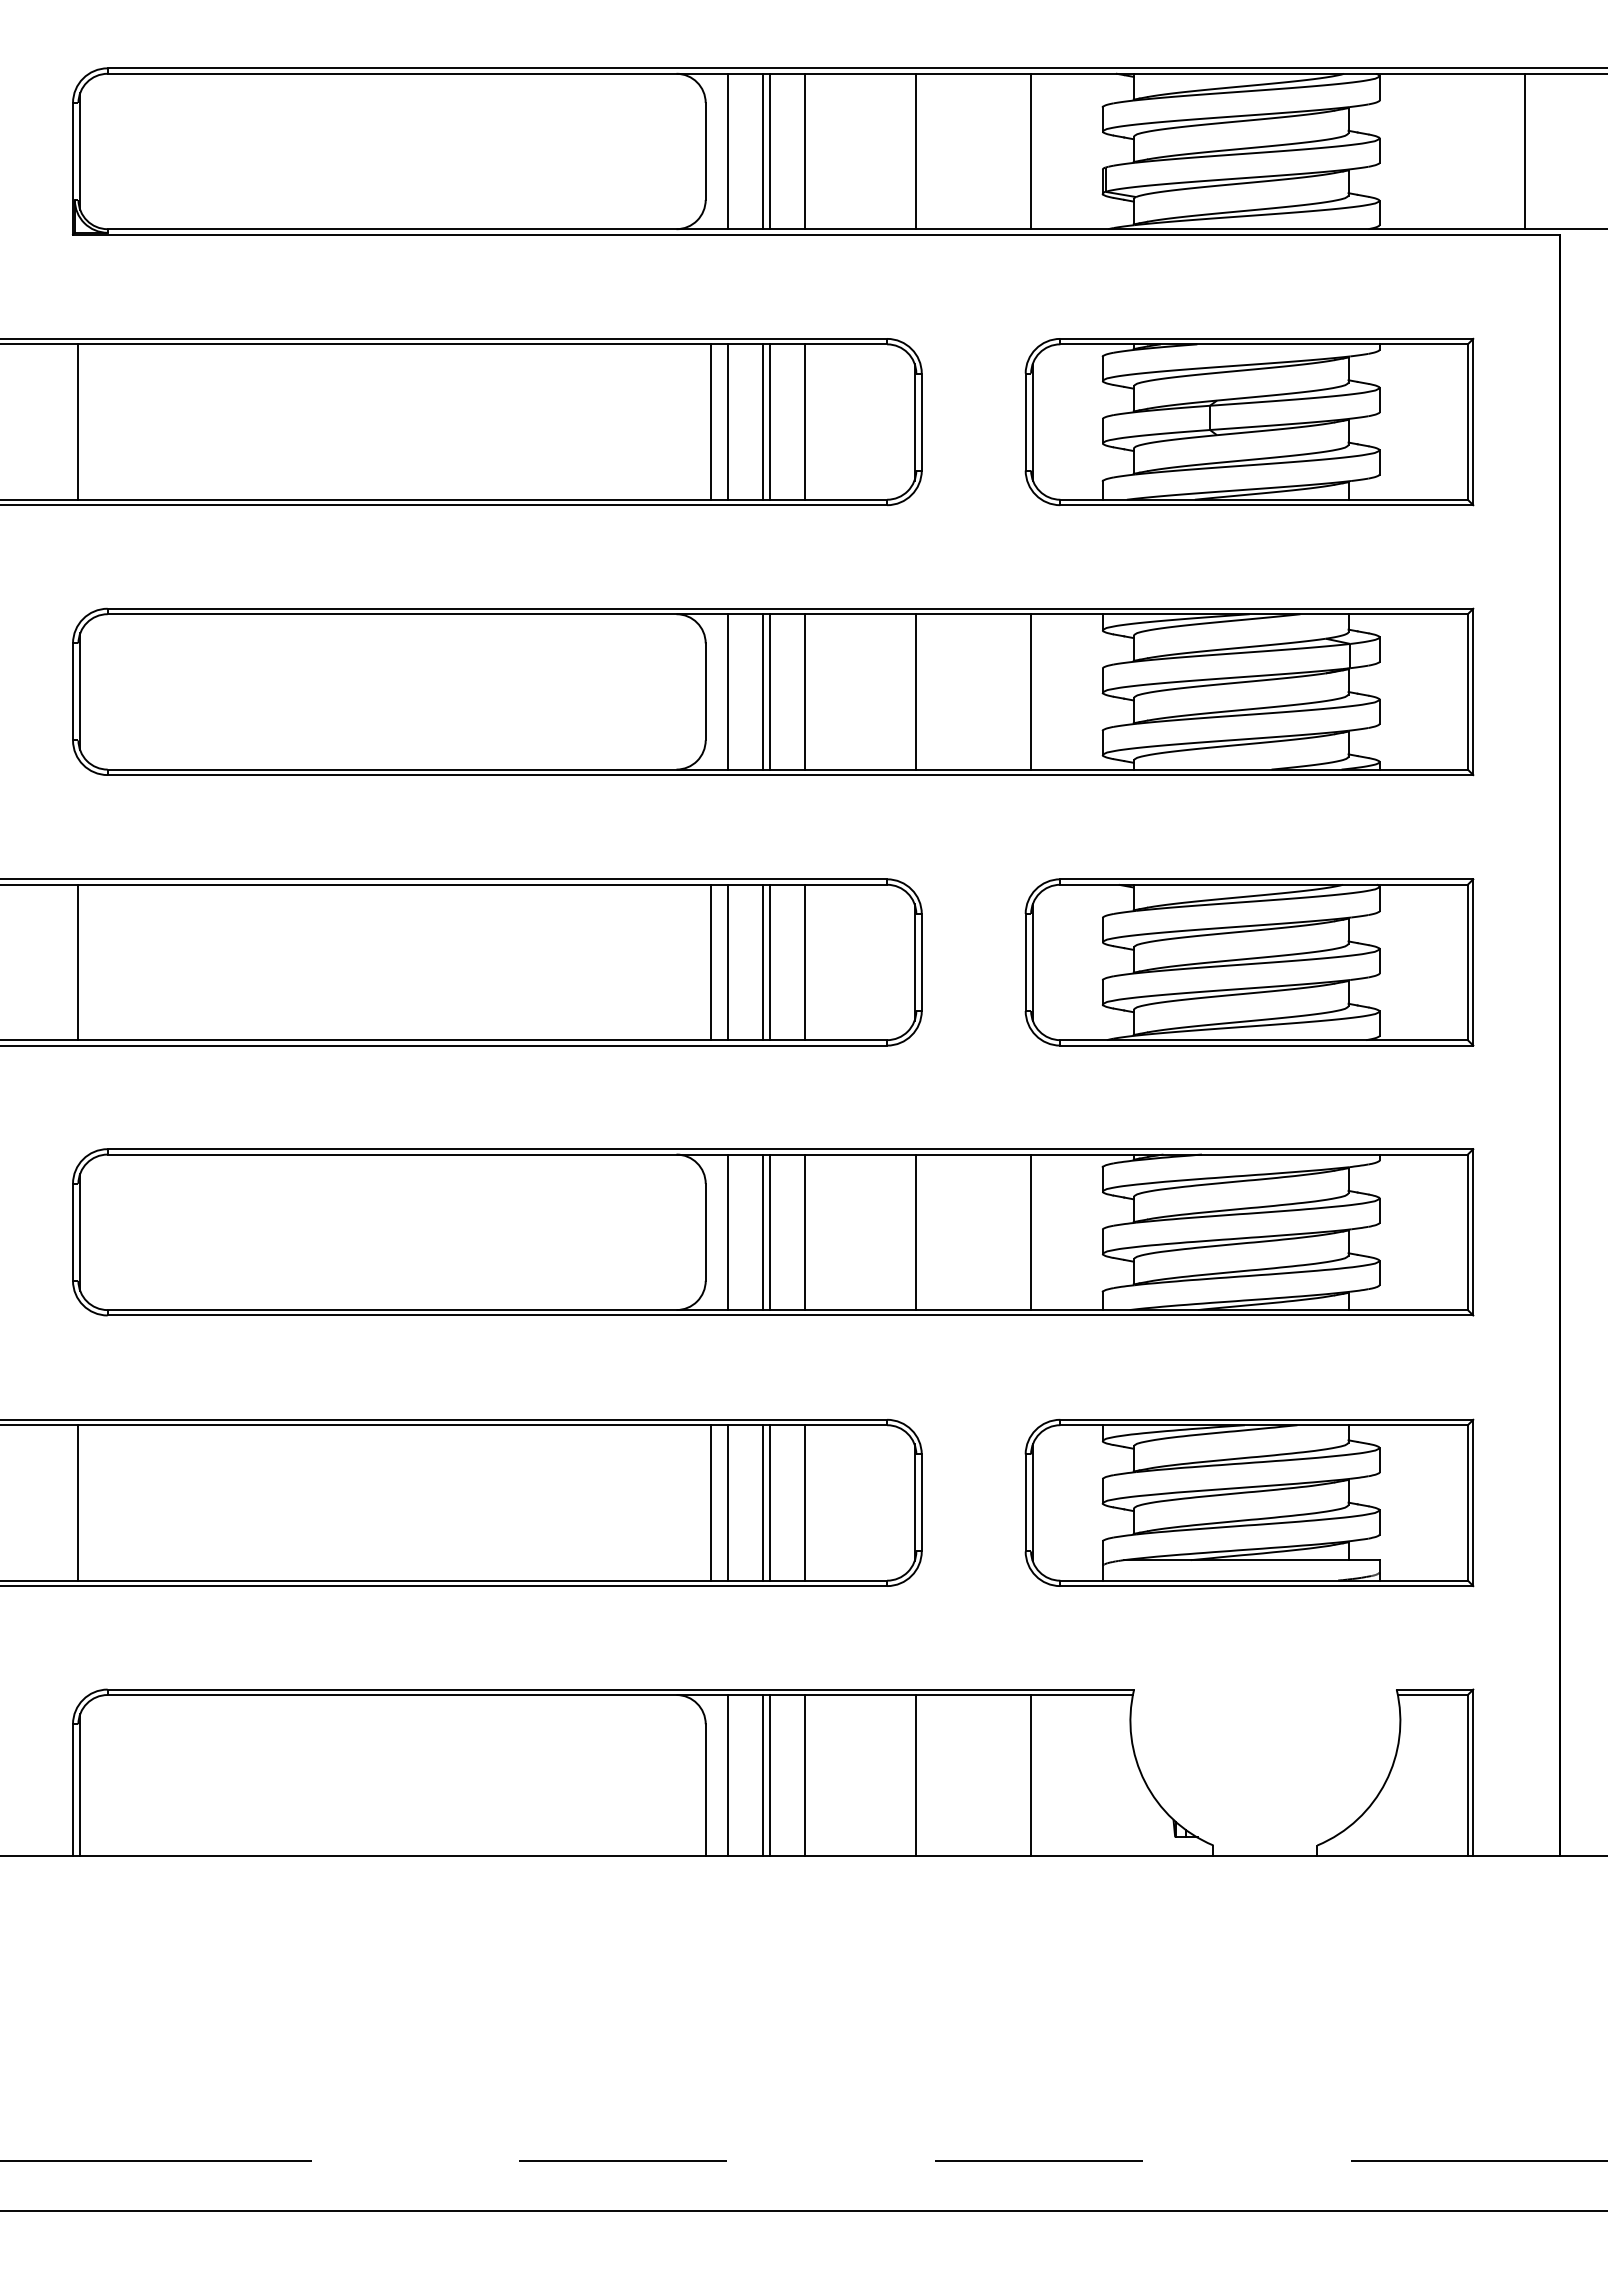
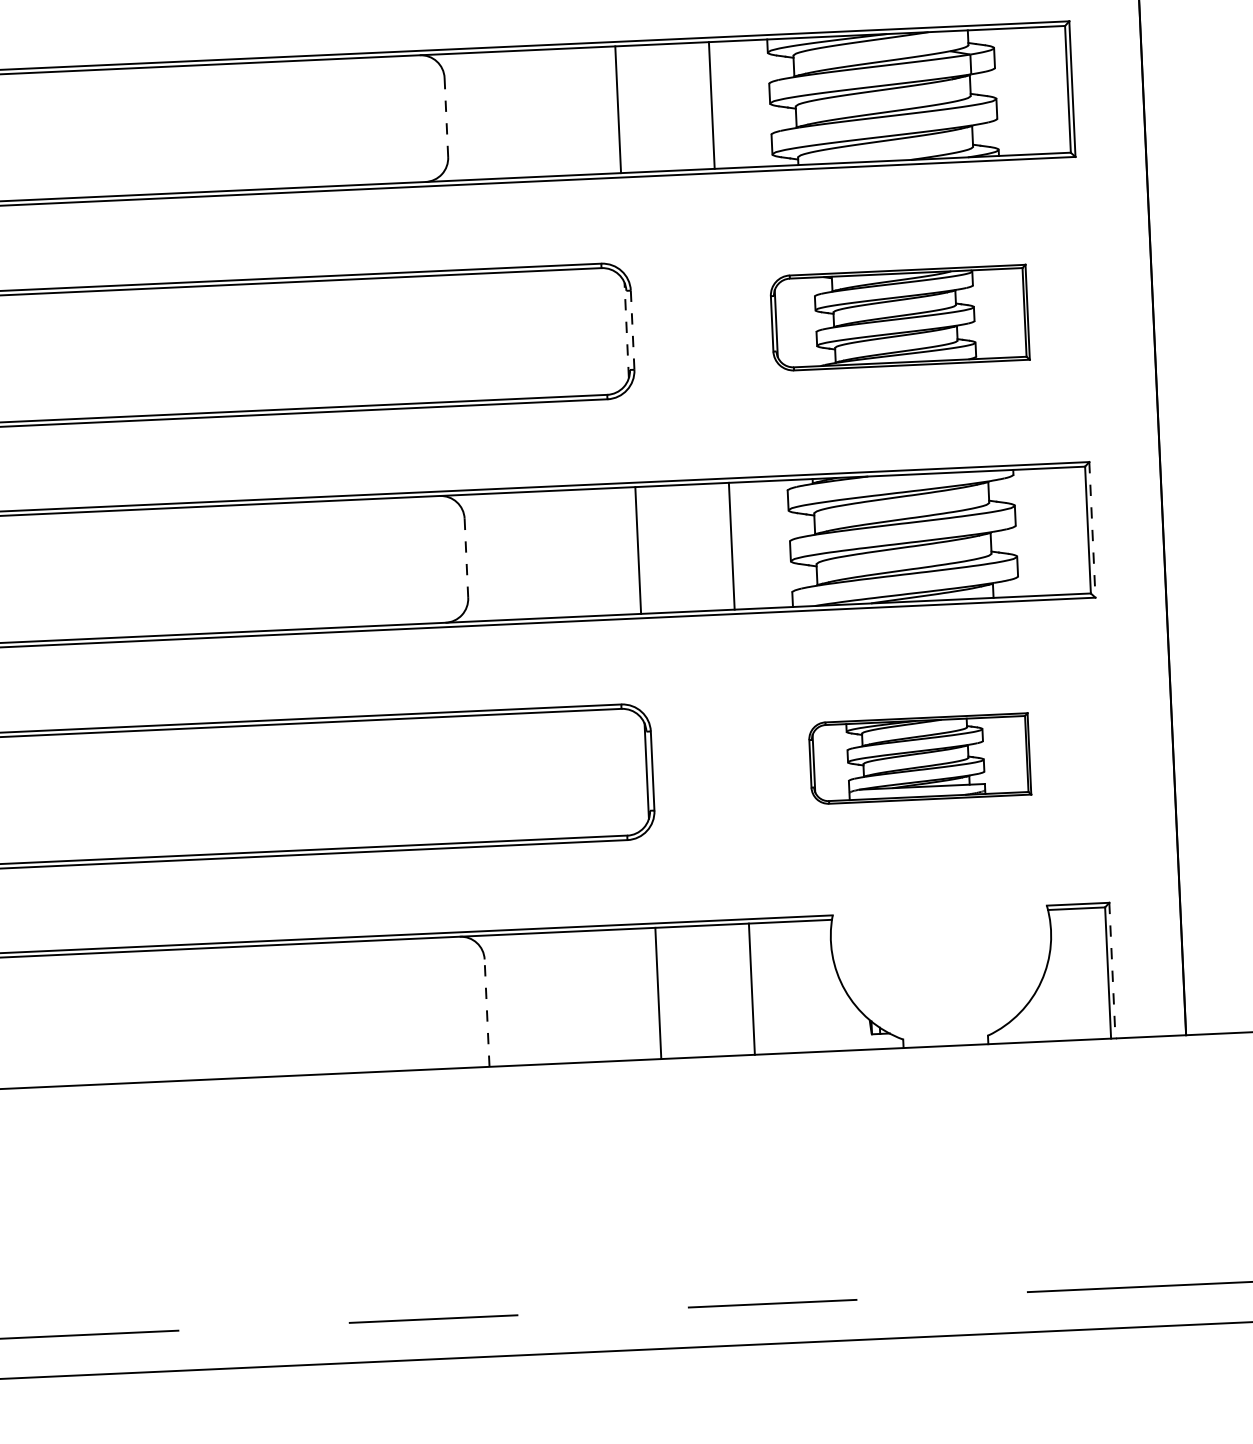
line: (728, 691) -> (464, 116), removed
line: (763, 691) -> (493, 115), removed
line: (770, 691) -> (499, 114), removed
line: (804, 691) -> (526, 113), removed
line: (705, 692) -> (446, 118), solid -> dashed
line: (921, 961) -> (632, 329), solid -> dashed
line: (711, 962) -> (461, 338), removed
line: (728, 962) -> (475, 337), removed
line: (763, 962) -> (503, 336), removed
line: (770, 962) -> (509, 335), removed
line: (804, 962) -> (536, 334), removed
line: (914, 962) -> (626, 330), solid -> dashed
part: (1249, 962) -> (899, 318), size x0.7
line: (705, 1232) -> (466, 558), solid -> dashed
line: (728, 1232) -> (485, 557), removed
line: (763, 1232) -> (513, 556), removed
line: (770, 1232) -> (519, 556), removed
line: (804, 1232) -> (546, 554), removed
line: (1473, 1232) -> (1092, 530), solid -> dashed
line: (711, 1502) -> (481, 778), removed
line: (728, 1502) -> (495, 777), removed
line: (763, 1502) -> (523, 776), removed
line: (770, 1502) -> (529, 776), removed
line: (804, 1502) -> (556, 774), removed
part: (1249, 1502) -> (919, 758), size x0.6
line: (1473, 1773) -> (1112, 971), solid -> dashed
line: (728, 1775) -> (505, 1000), removed
line: (763, 1775) -> (533, 999), removed
line: (770, 1775) -> (539, 998), removed
line: (804, 1775) -> (567, 997), removed
line: (705, 1790) -> (486, 1013), solid -> dashed

